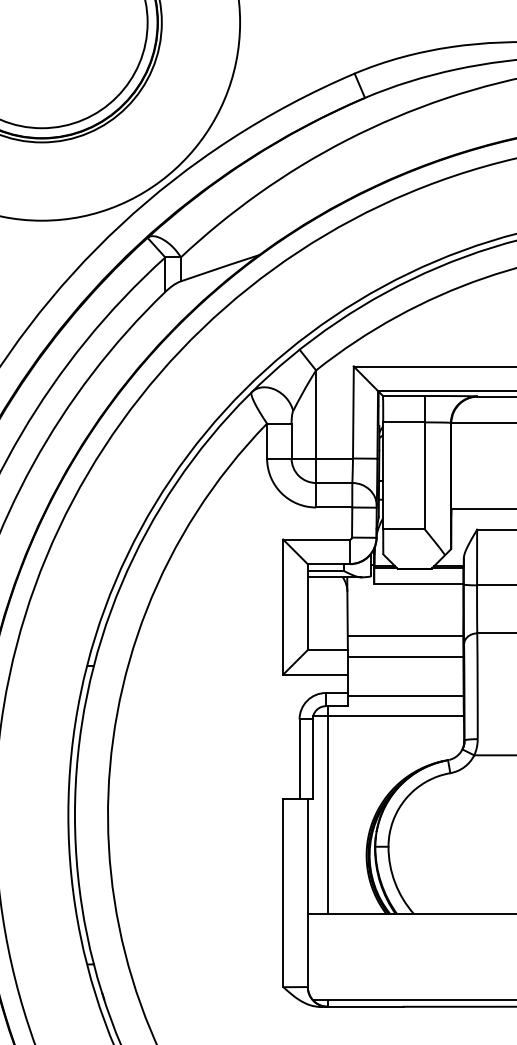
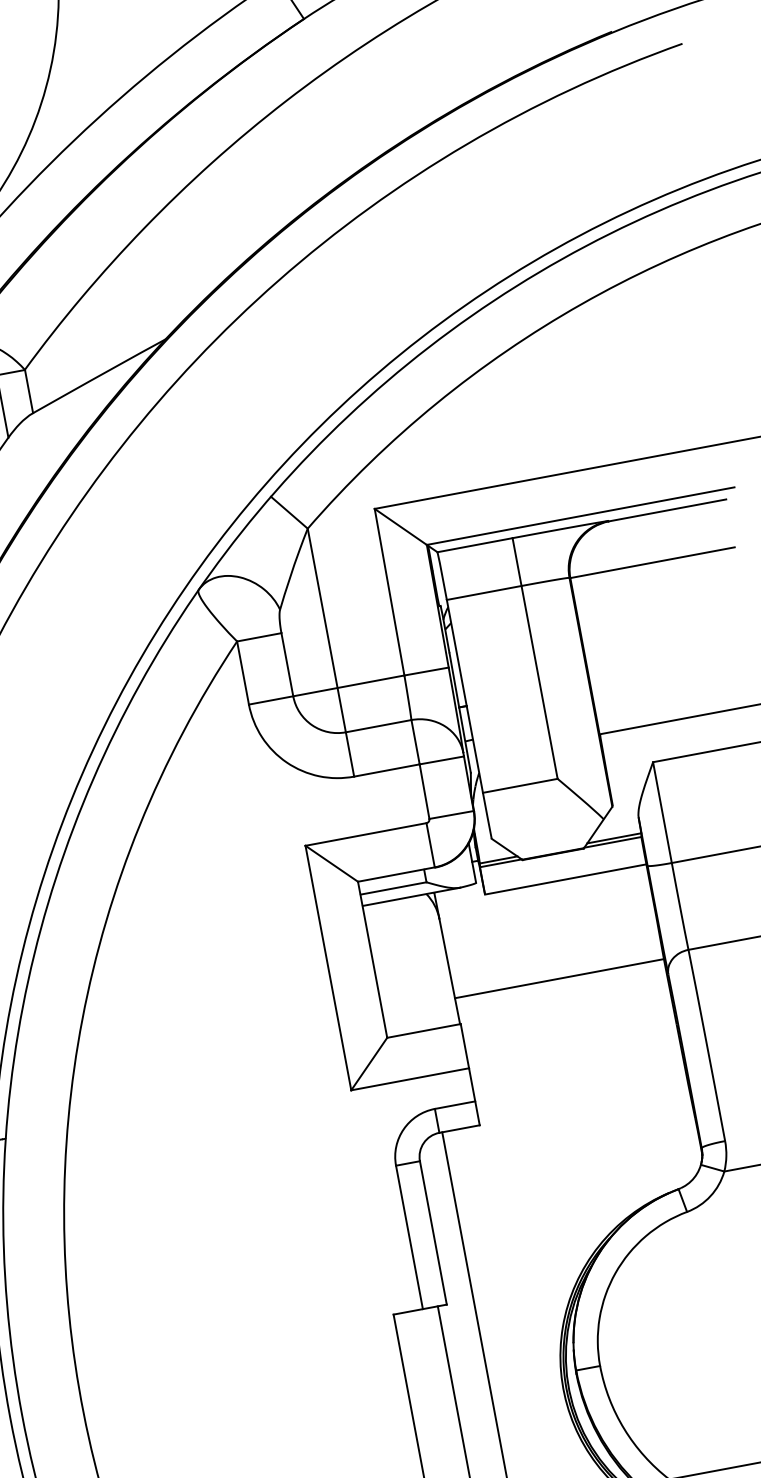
line: (405, 656) -> (566, 1015), removed
line: (405, 696) -> (579, 1088), removed
line: (388, 716) -> (555, 1130), removed

